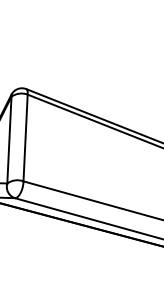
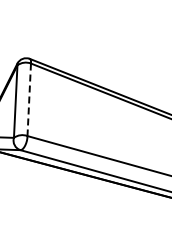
line: (25, 138) -> (29, 100), solid -> dashed

